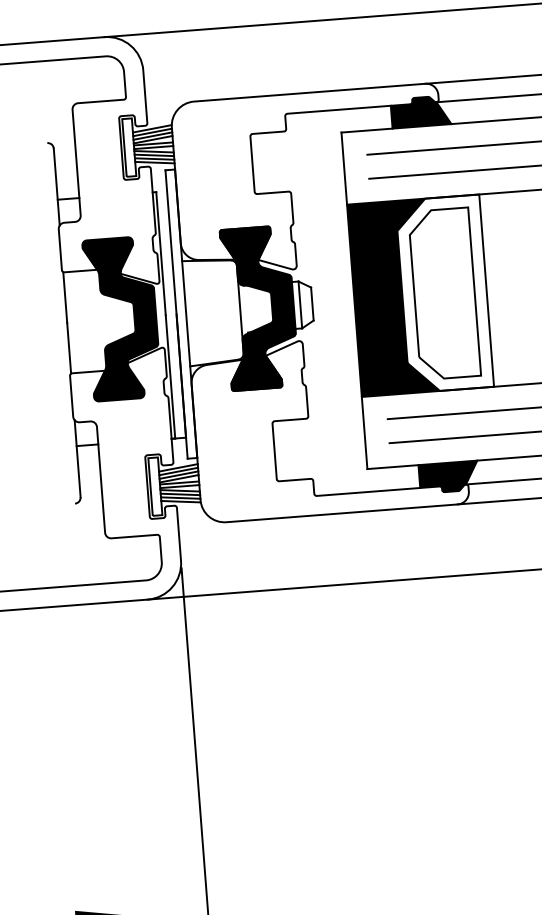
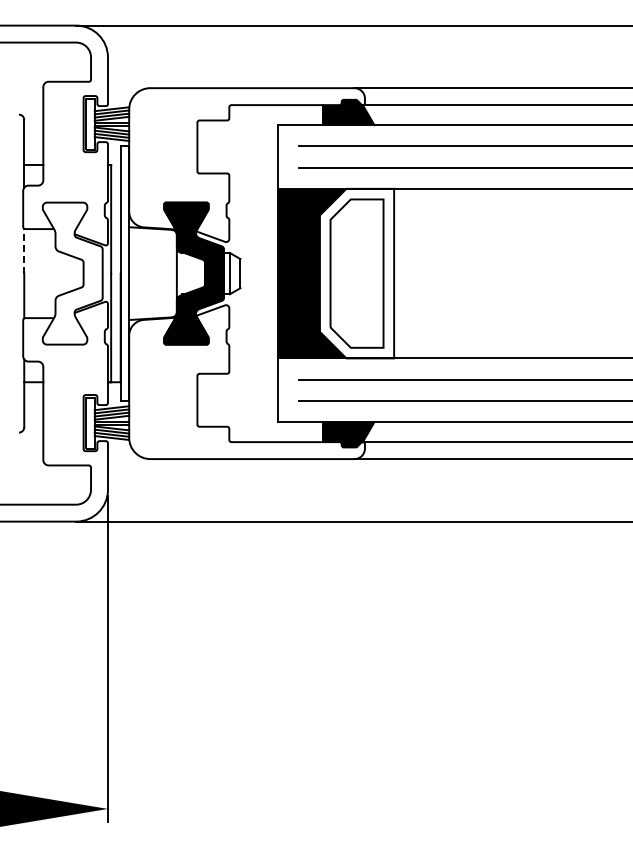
line: (65, 296) -> (24, 250), solid -> dashed
fill: (121, 318) -> (72, 273), removed

